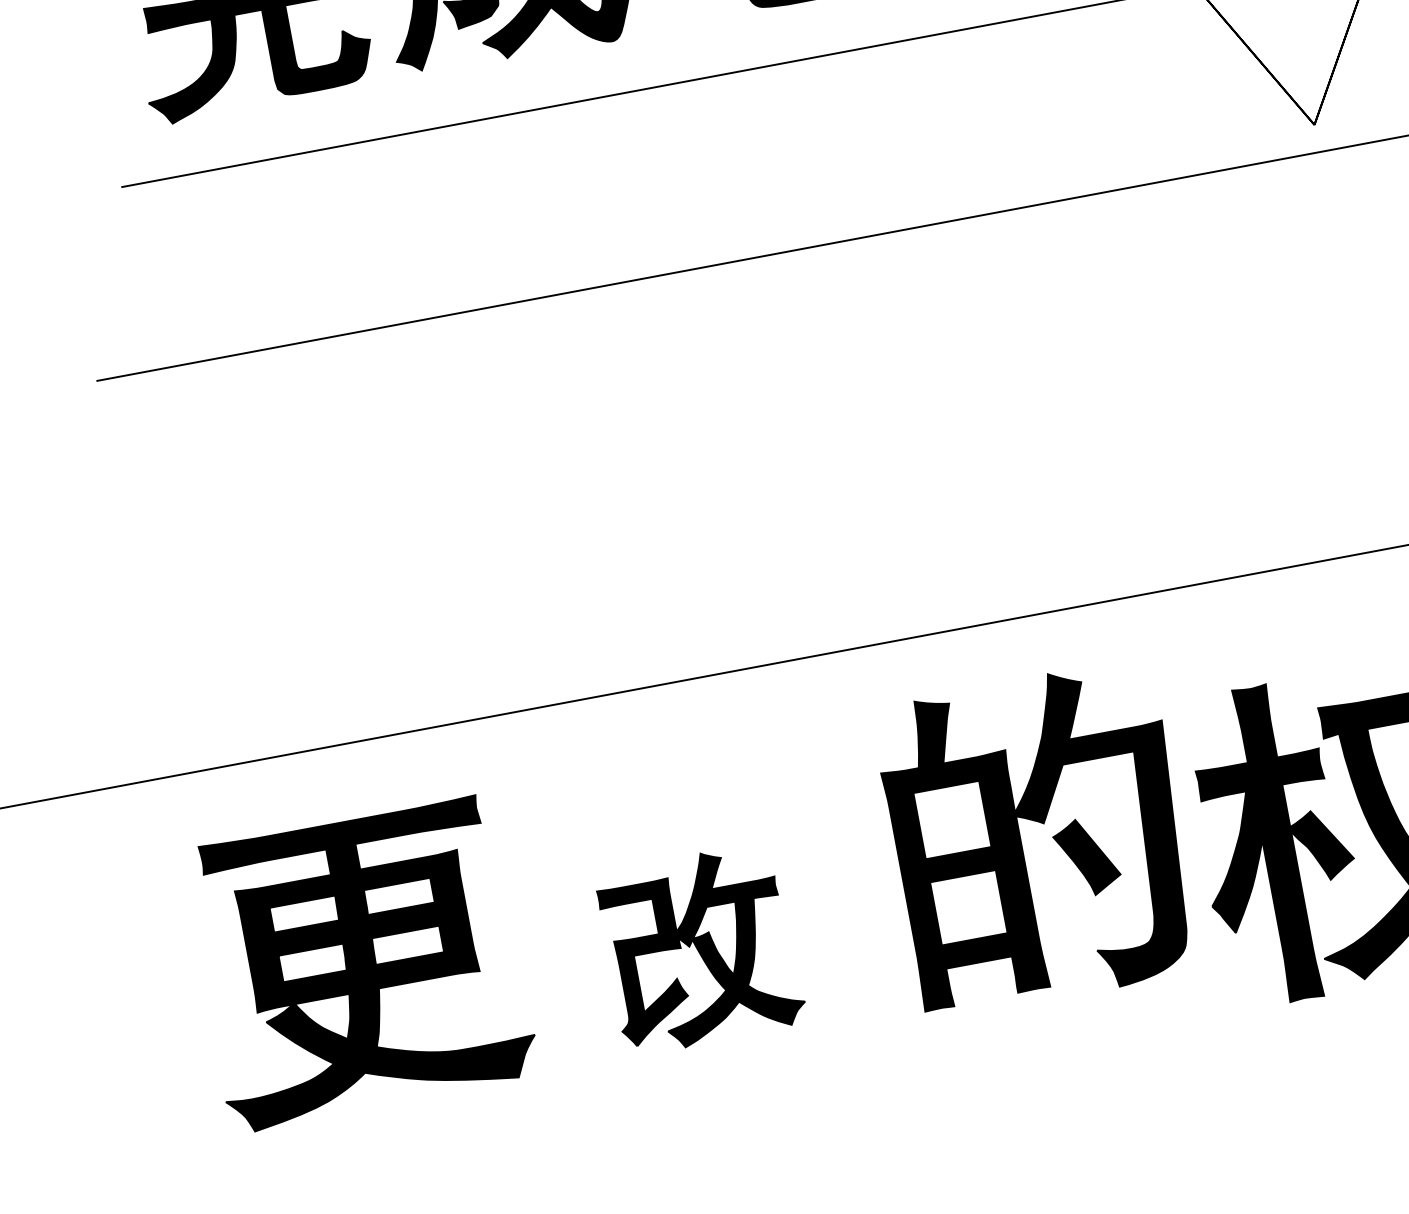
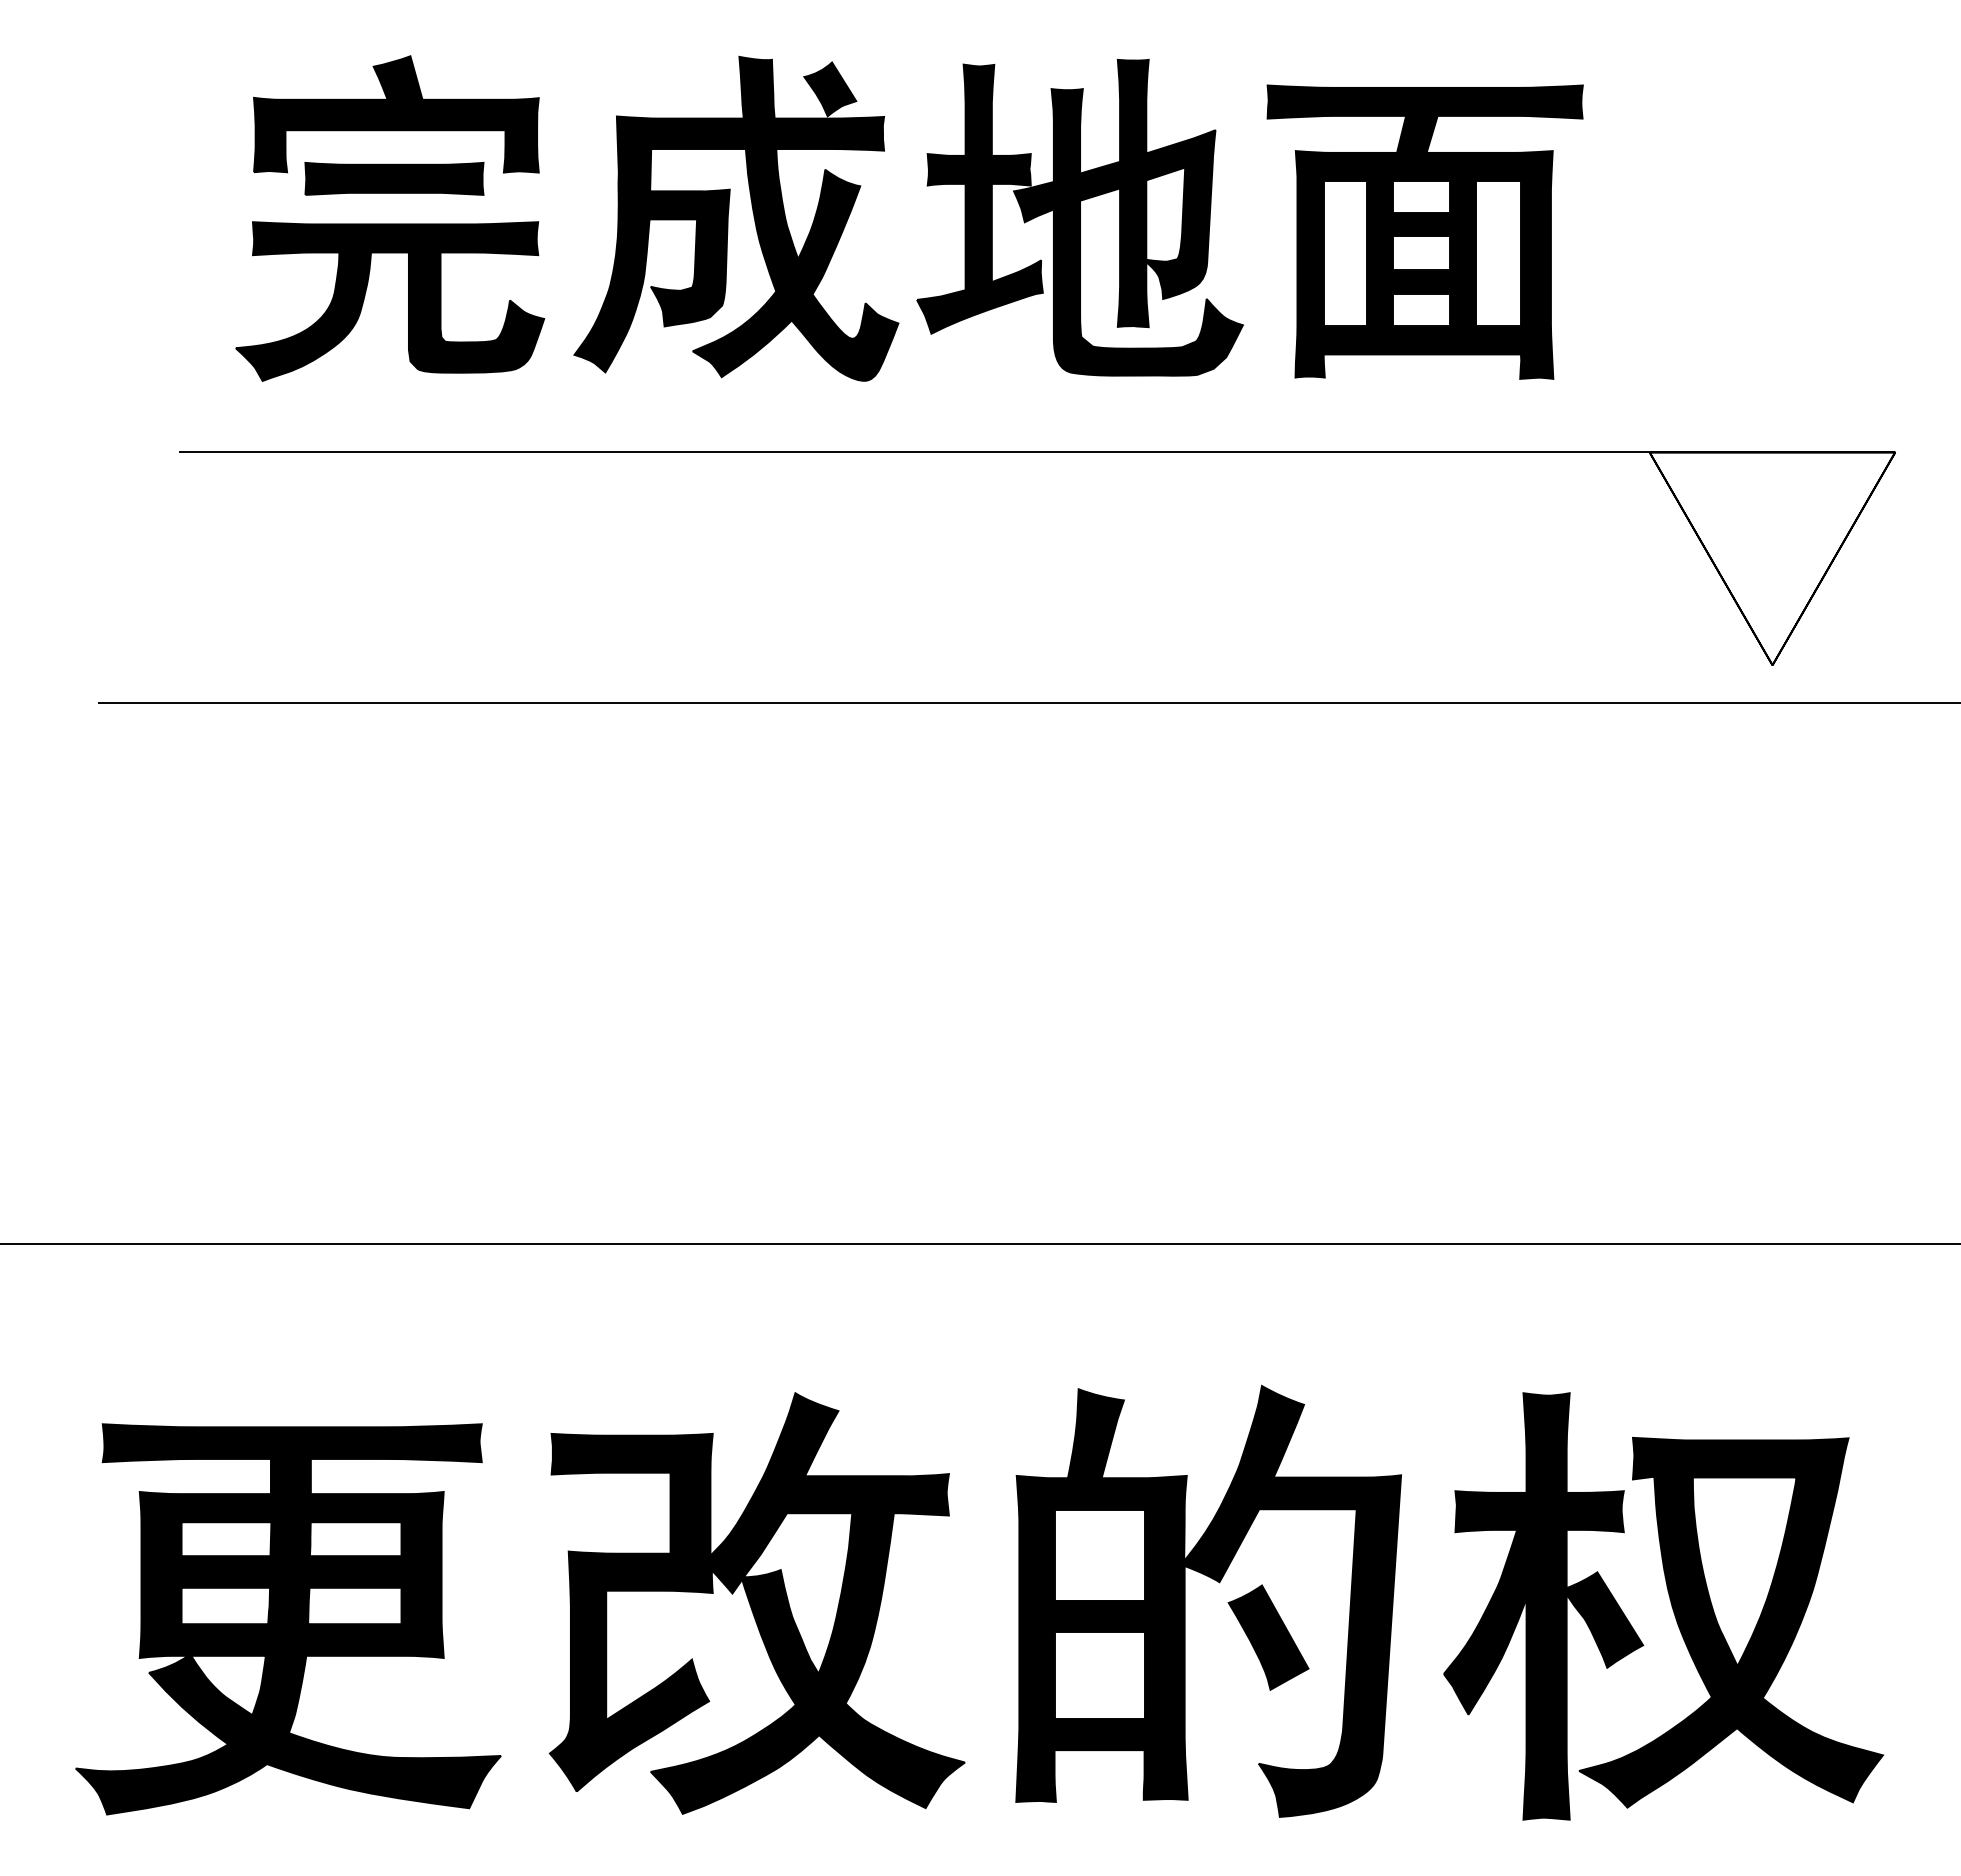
part: (1052, 837) -> (1227, 1602), moved
part: (700, 949) -> (756, 1603), size x1.67
part: (360, 964) -> (288, 1619), moved

